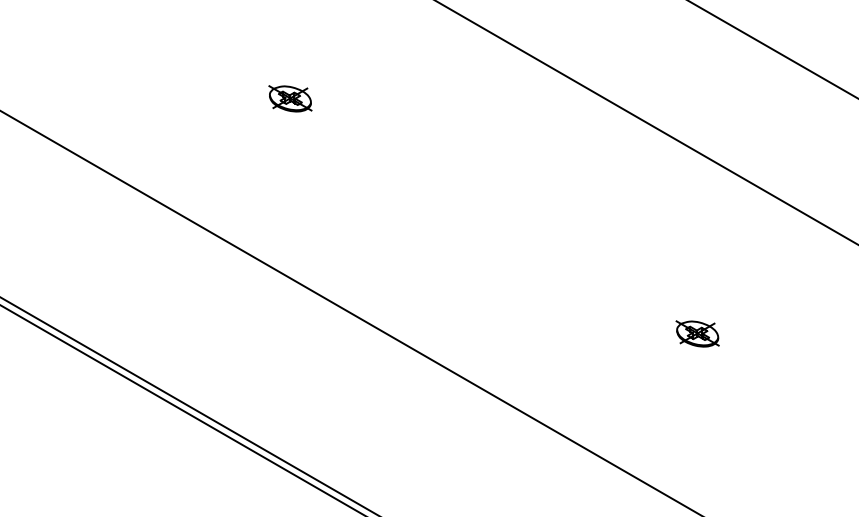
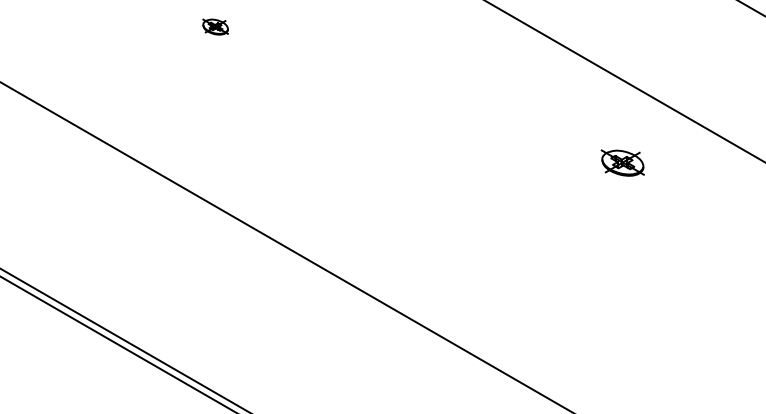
part: (290, 98) -> (215, 26), size x0.6
part: (697, 333) -> (622, 162), moved

